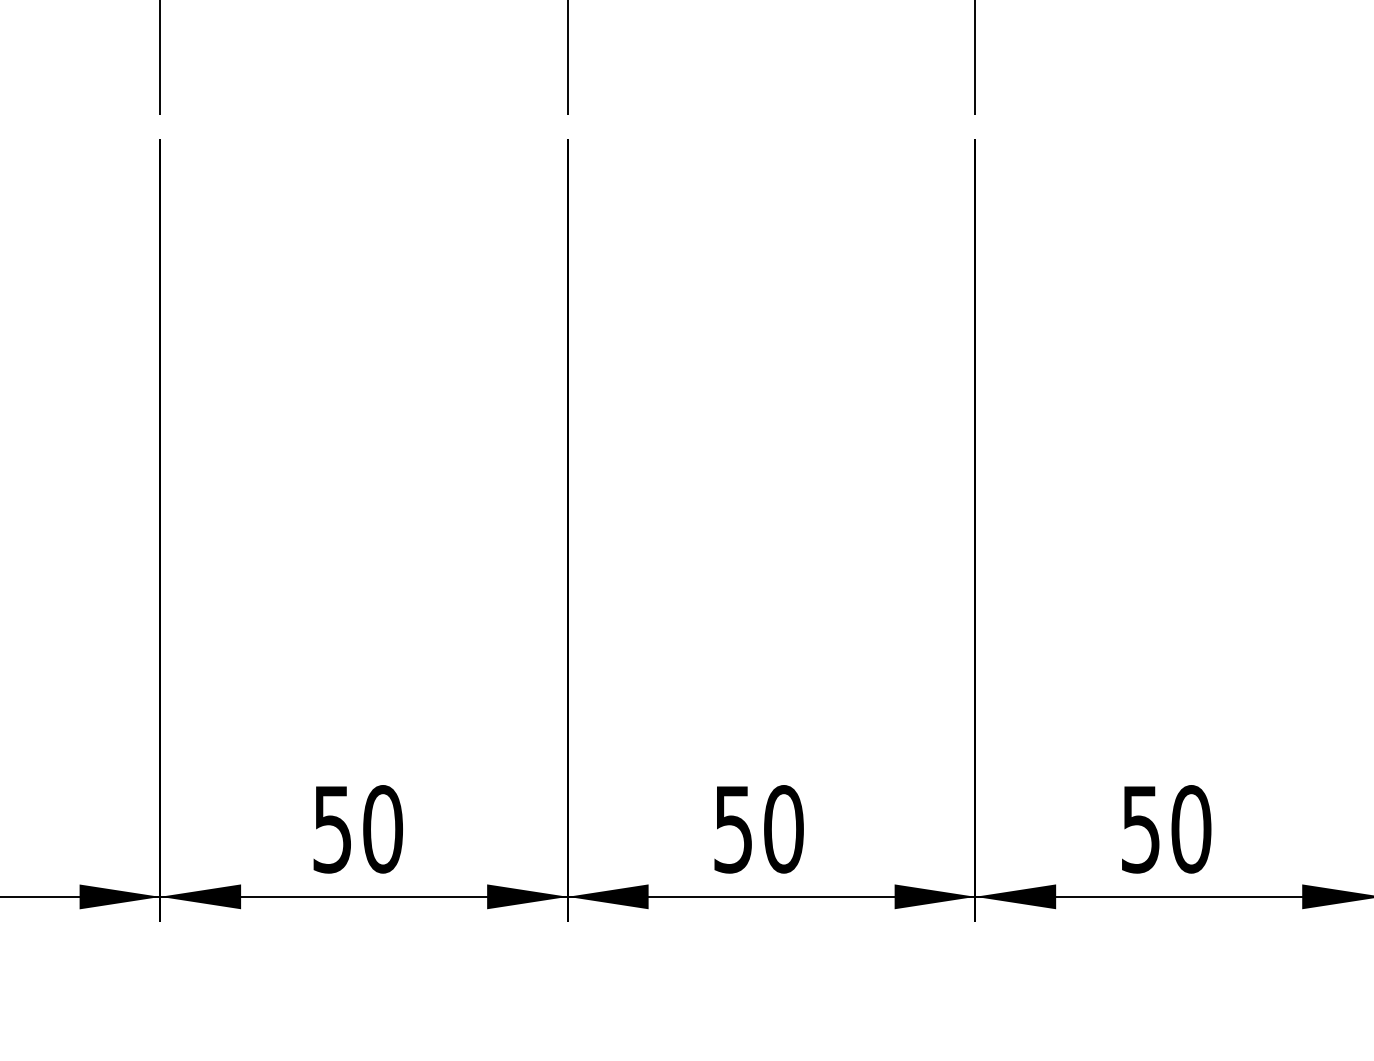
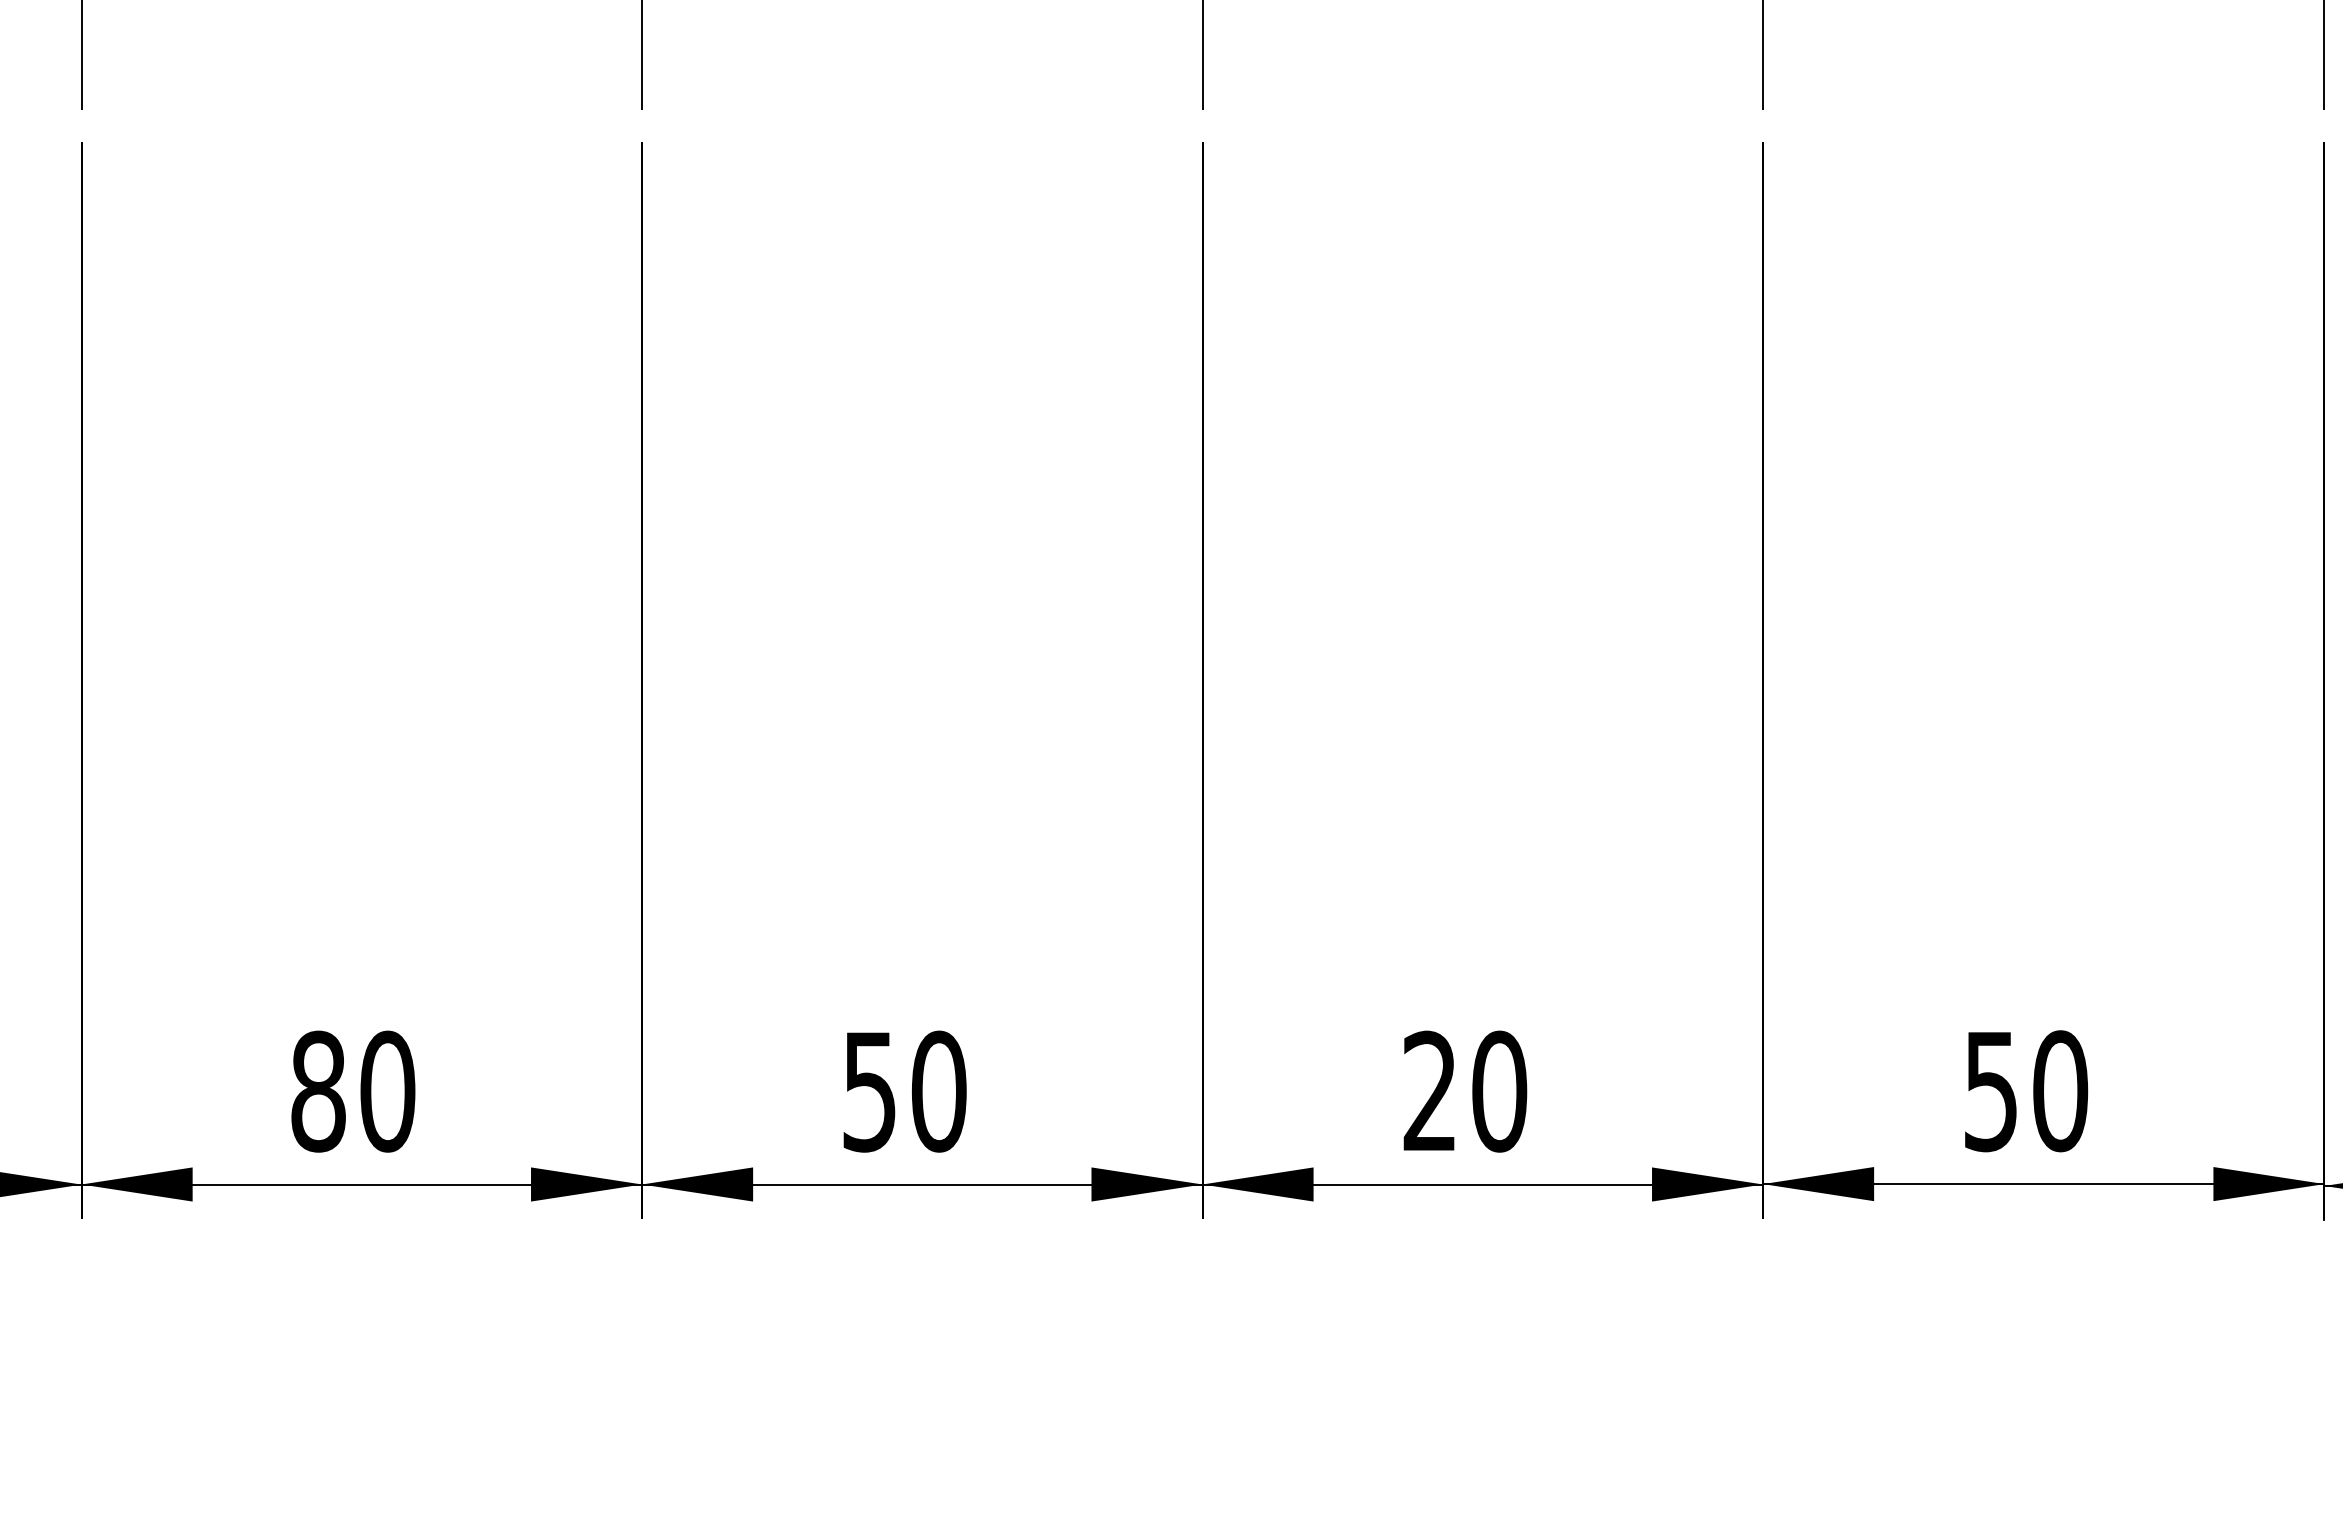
text: (332, 829) -> (318, 1091), 50 -> 80
text: (1140, 829) -> (1429, 1091), 50 -> 20

